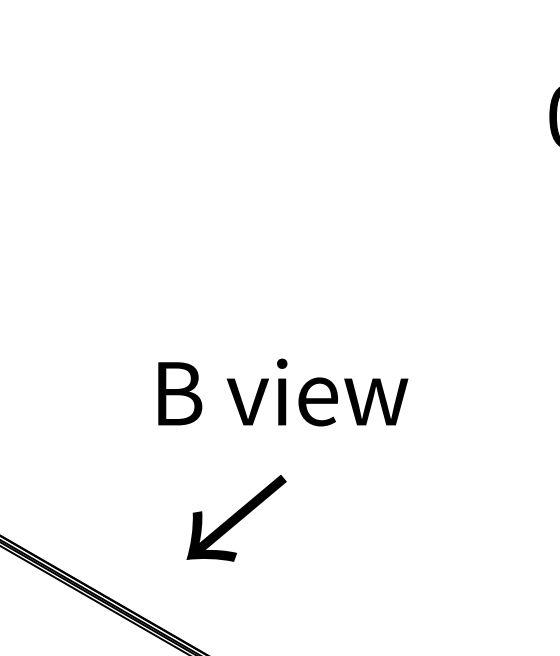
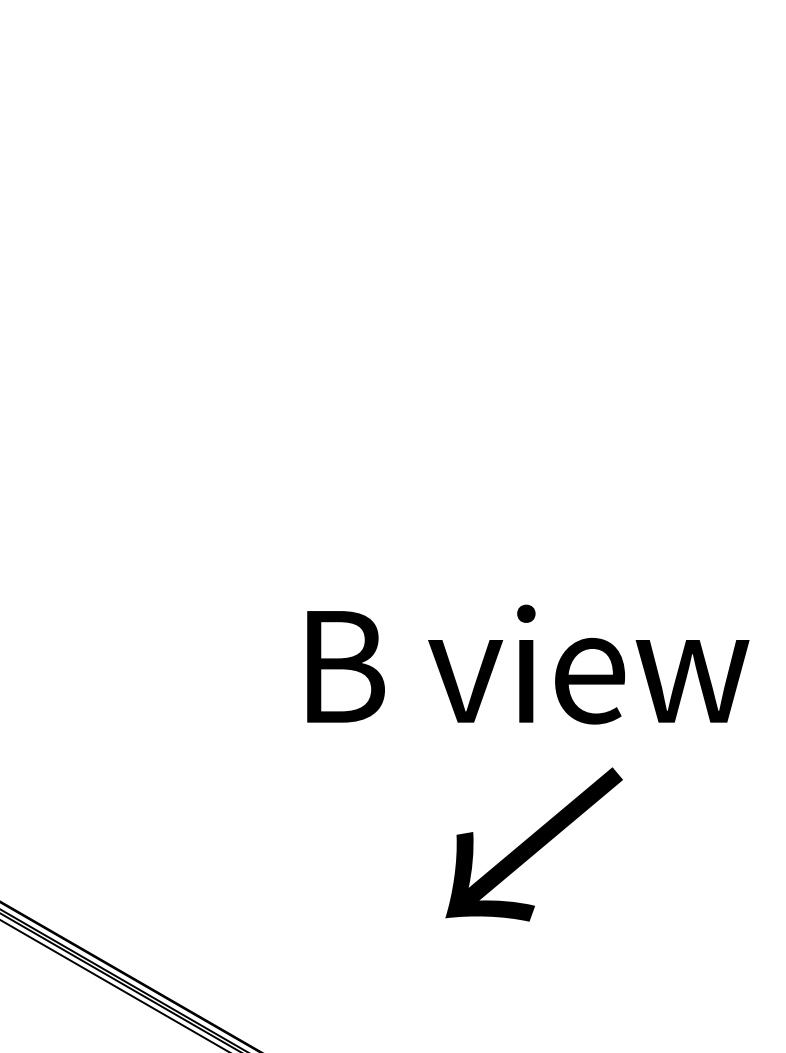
text: (236, 518) -> (533, 844), moved

